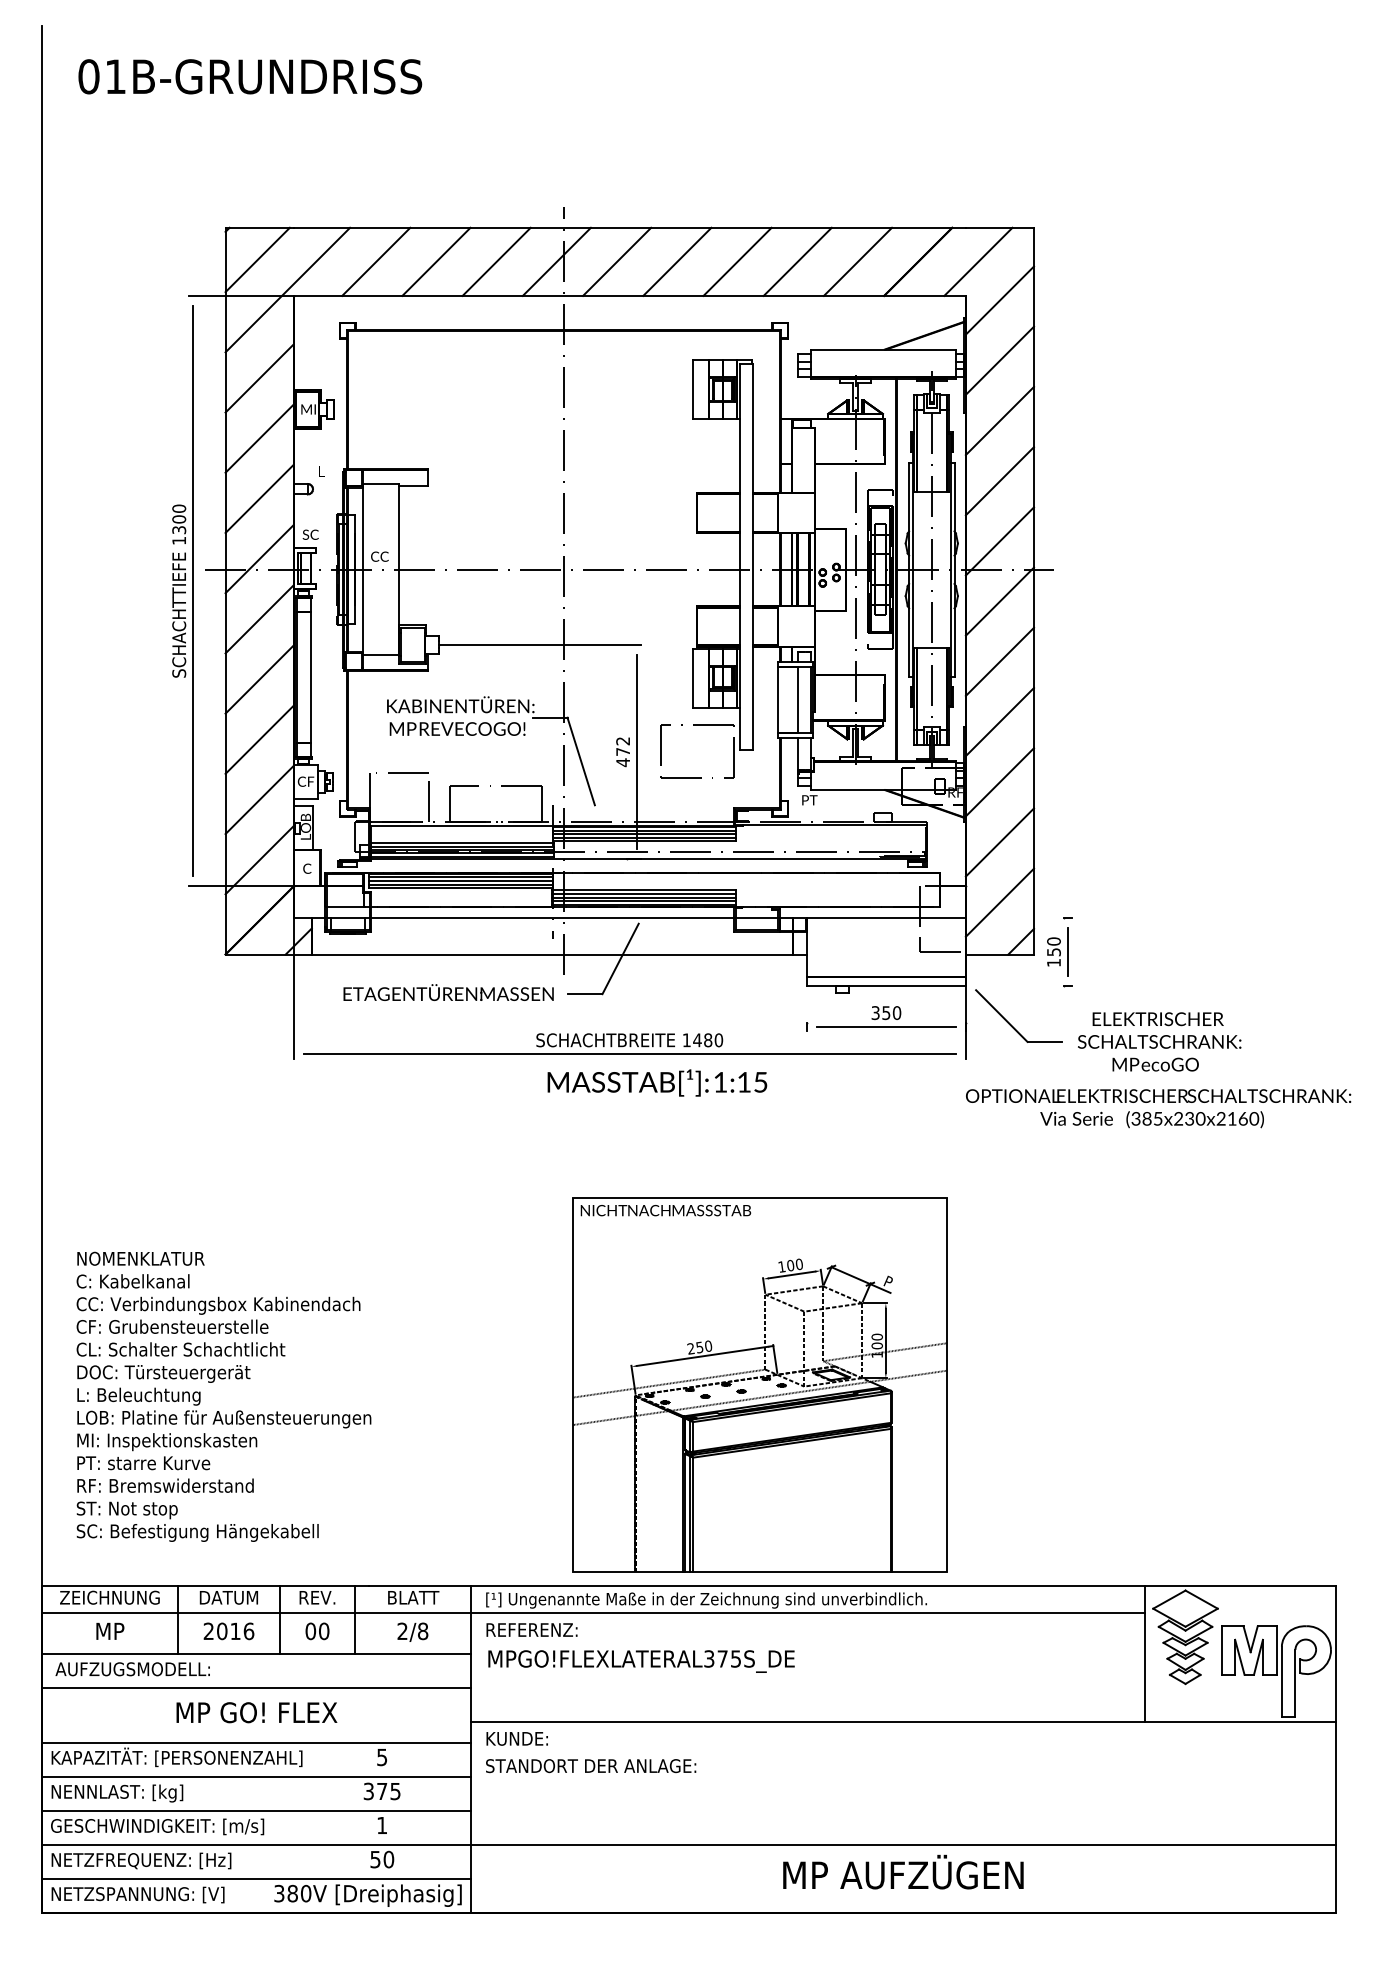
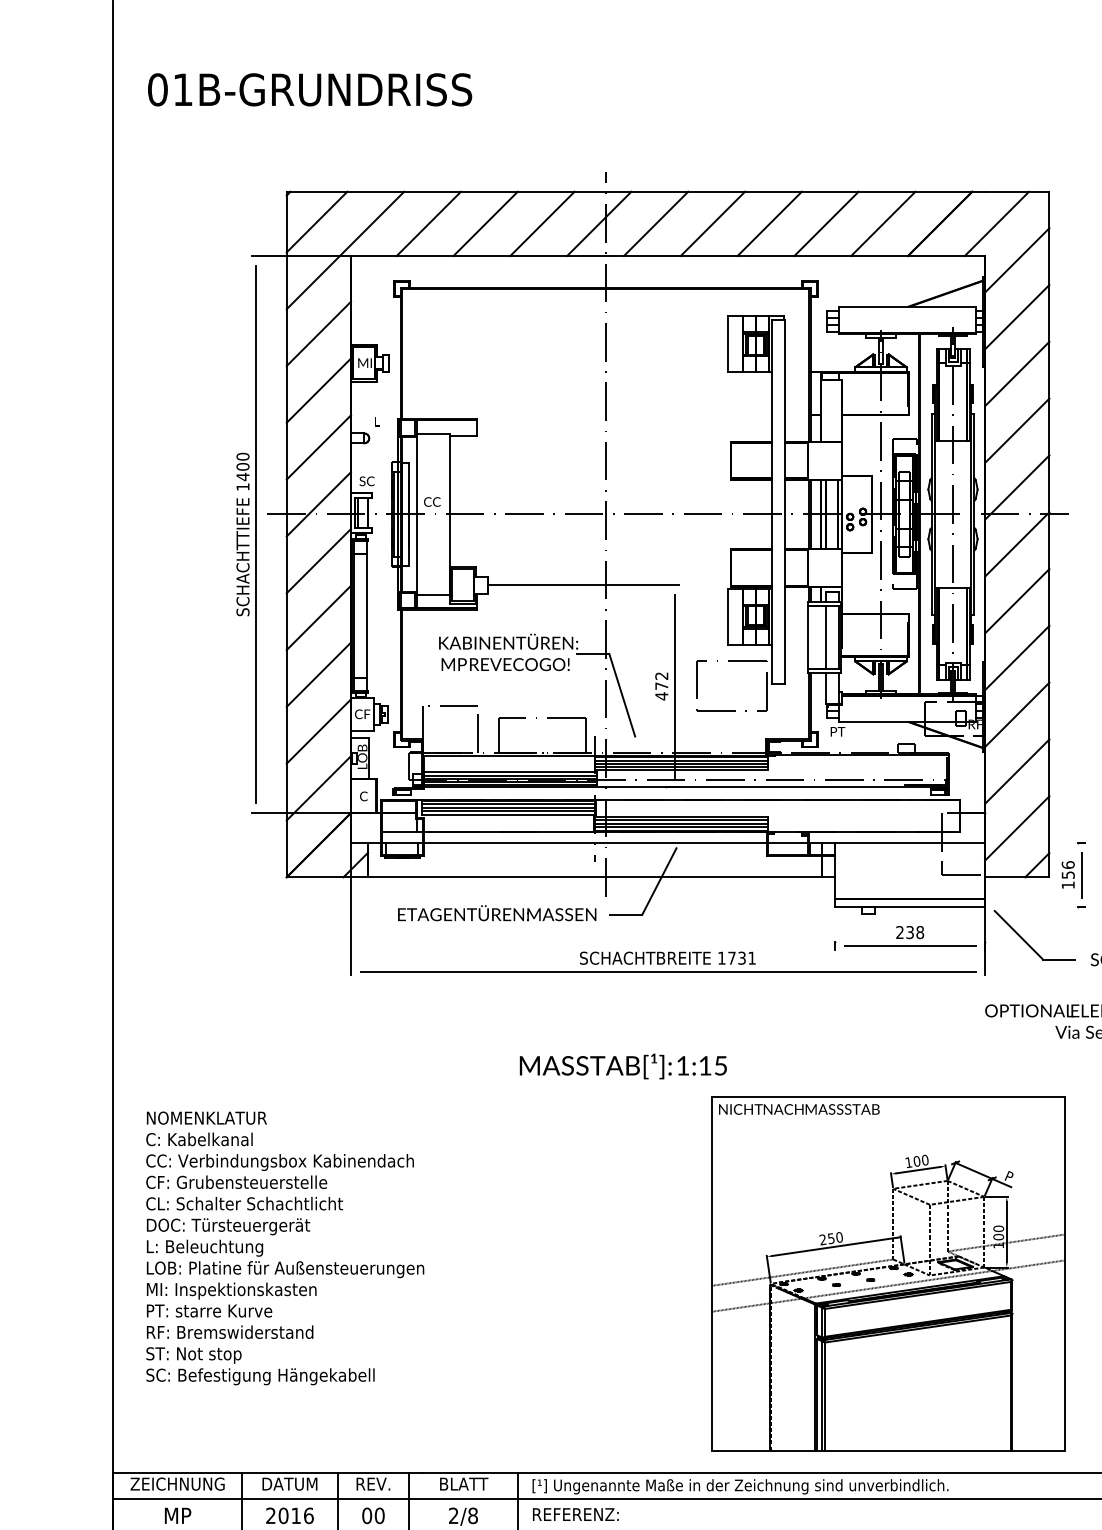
text: (250, 76) -> (310, 89), moved
text: (179, 529) -> (243, 476), 1300 -> 1400
text: (1053, 941) -> (1067, 865), 150 -> 156
text: (886, 1013) -> (910, 932), 350 -> 238
text: (708, 1040) -> (742, 958), 1480 -> 1731
text: (657, 1082) -> (623, 1065), moved
part: (759, 1384) -> (887, 1273), moved
text: (223, 1396) -> (284, 1248), moved

